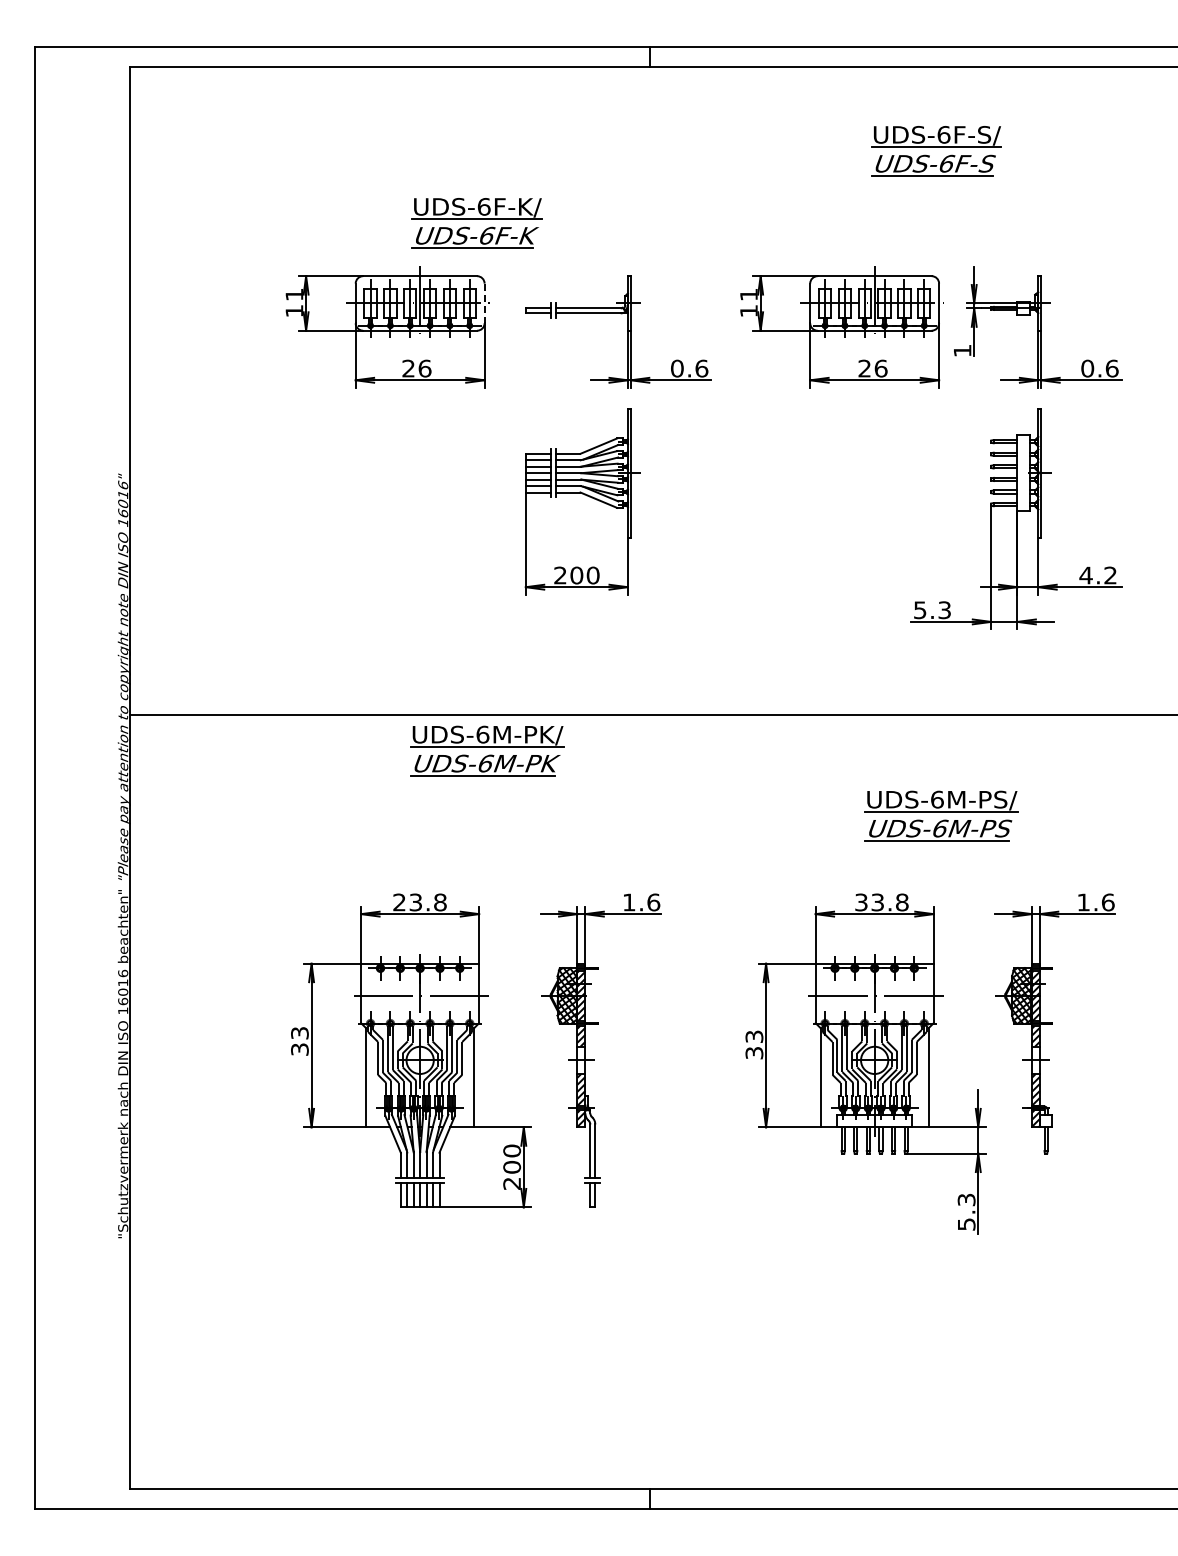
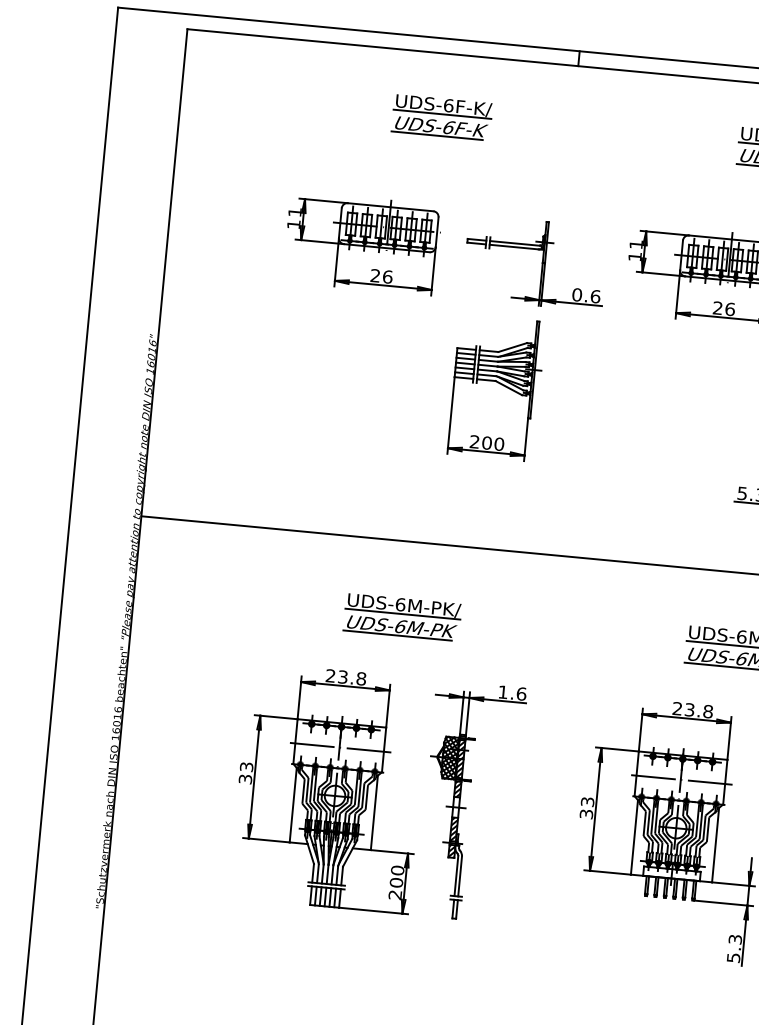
part: (476, 223) -> (441, 117), moved
line: (484, 303) -> (437, 232), dashed -> solid
part: (487, 750) -> (402, 616), moved
text: (861, 902) -> (677, 708), 33.8 -> 23.8

